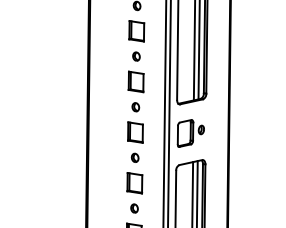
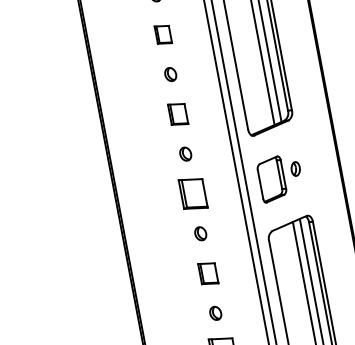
part: (136, 31) -> (162, 35), size x0.6
part: (135, 81) -> (177, 113), size x0.7
part: (134, 183) -> (207, 274), size x0.7

